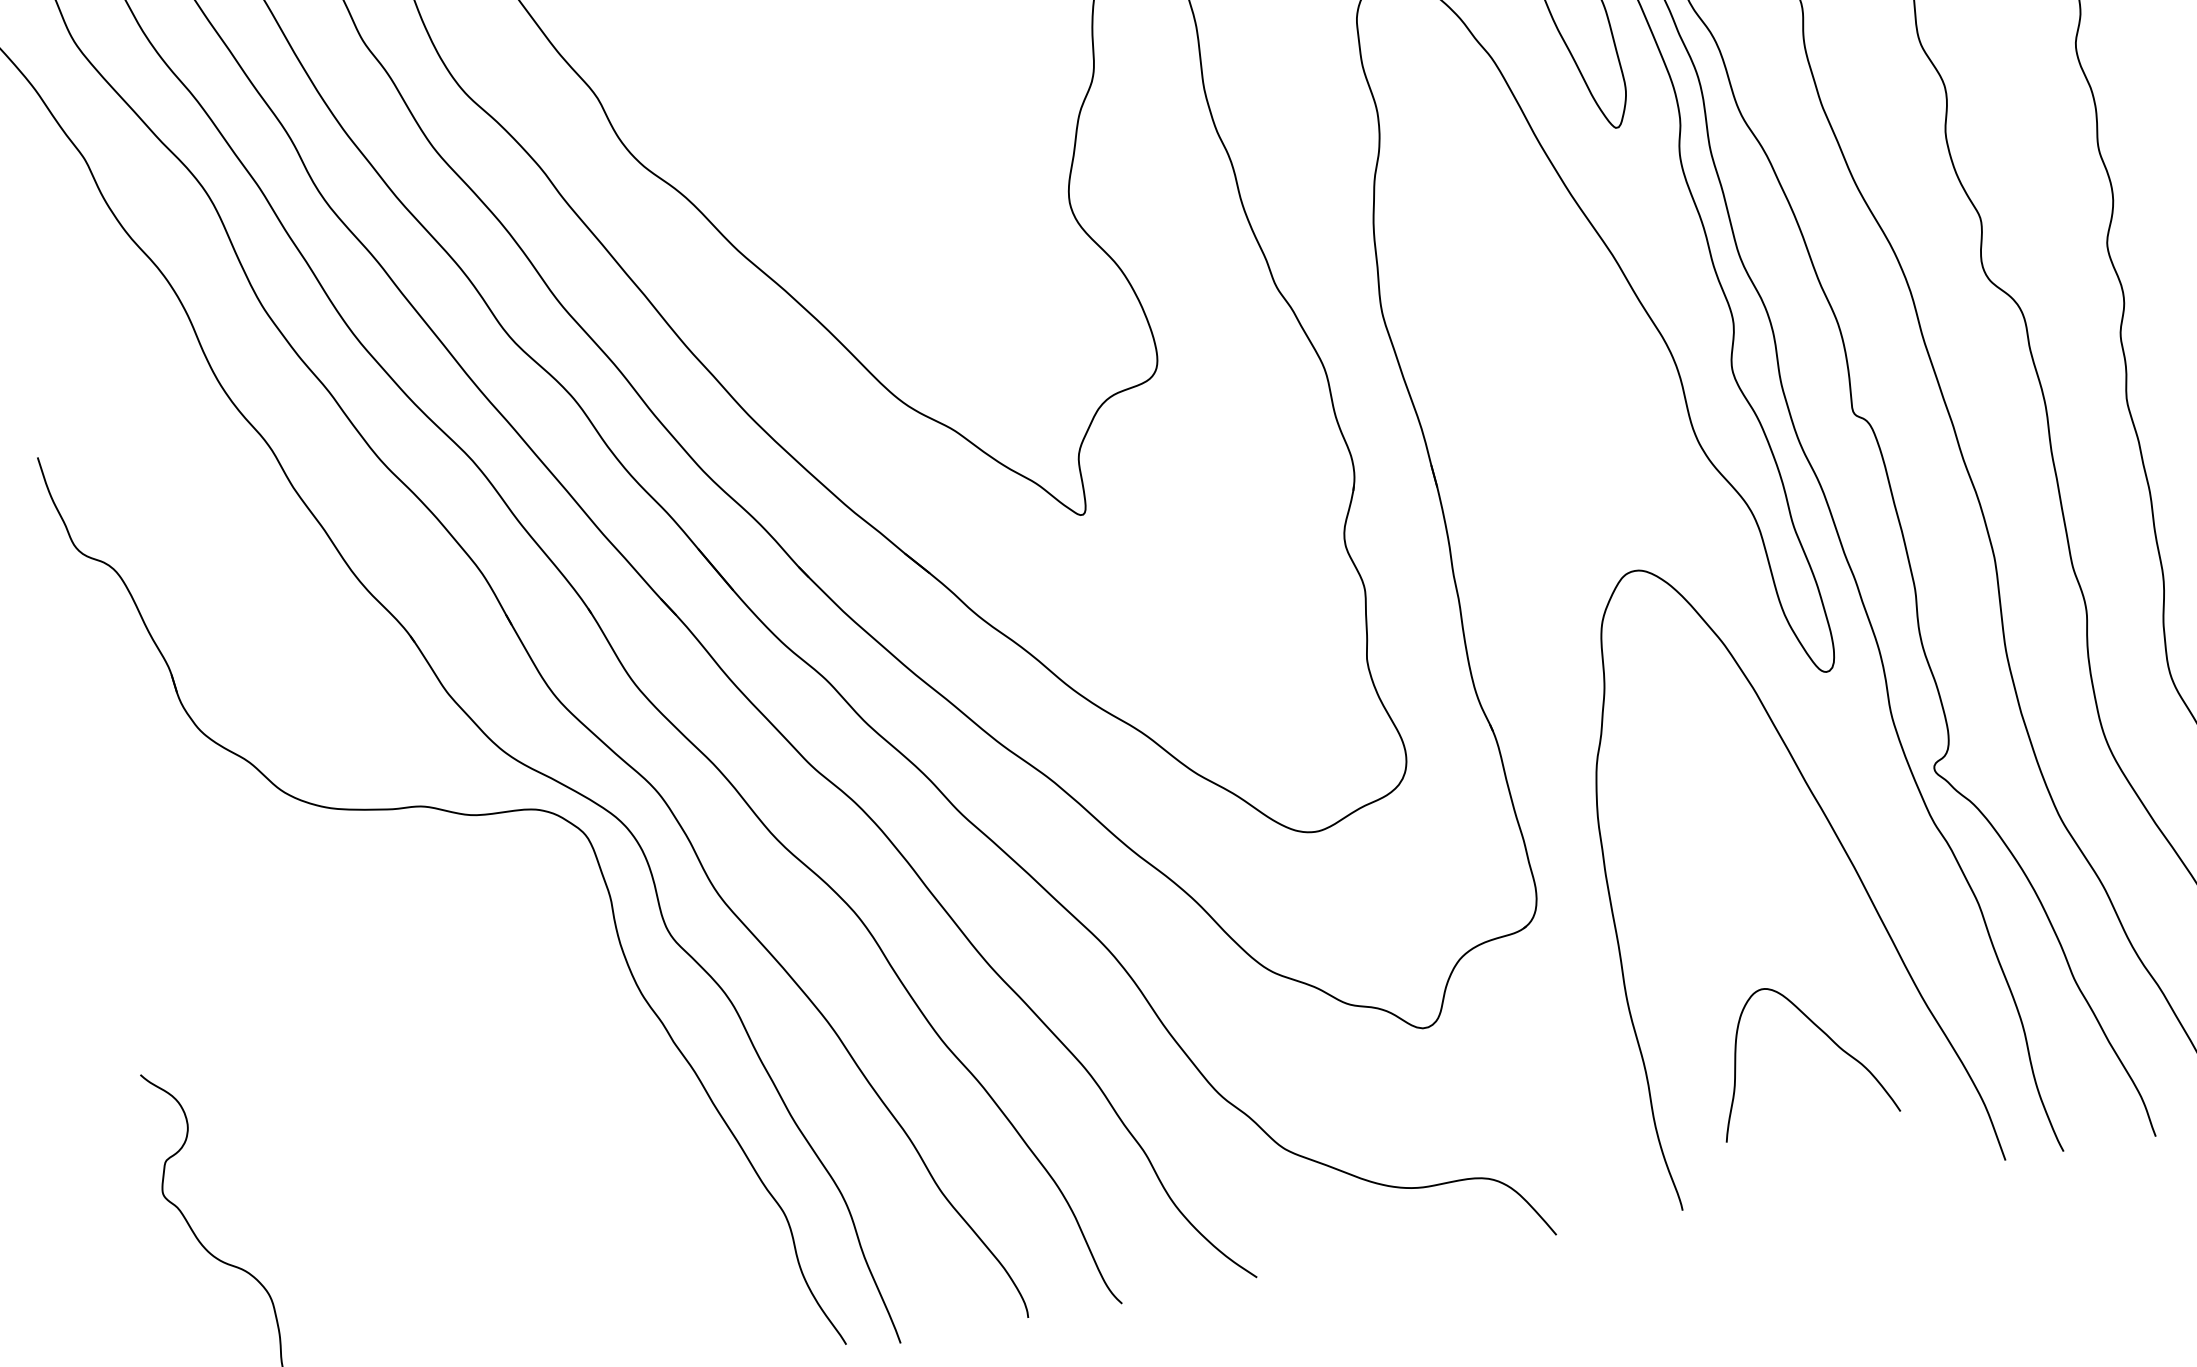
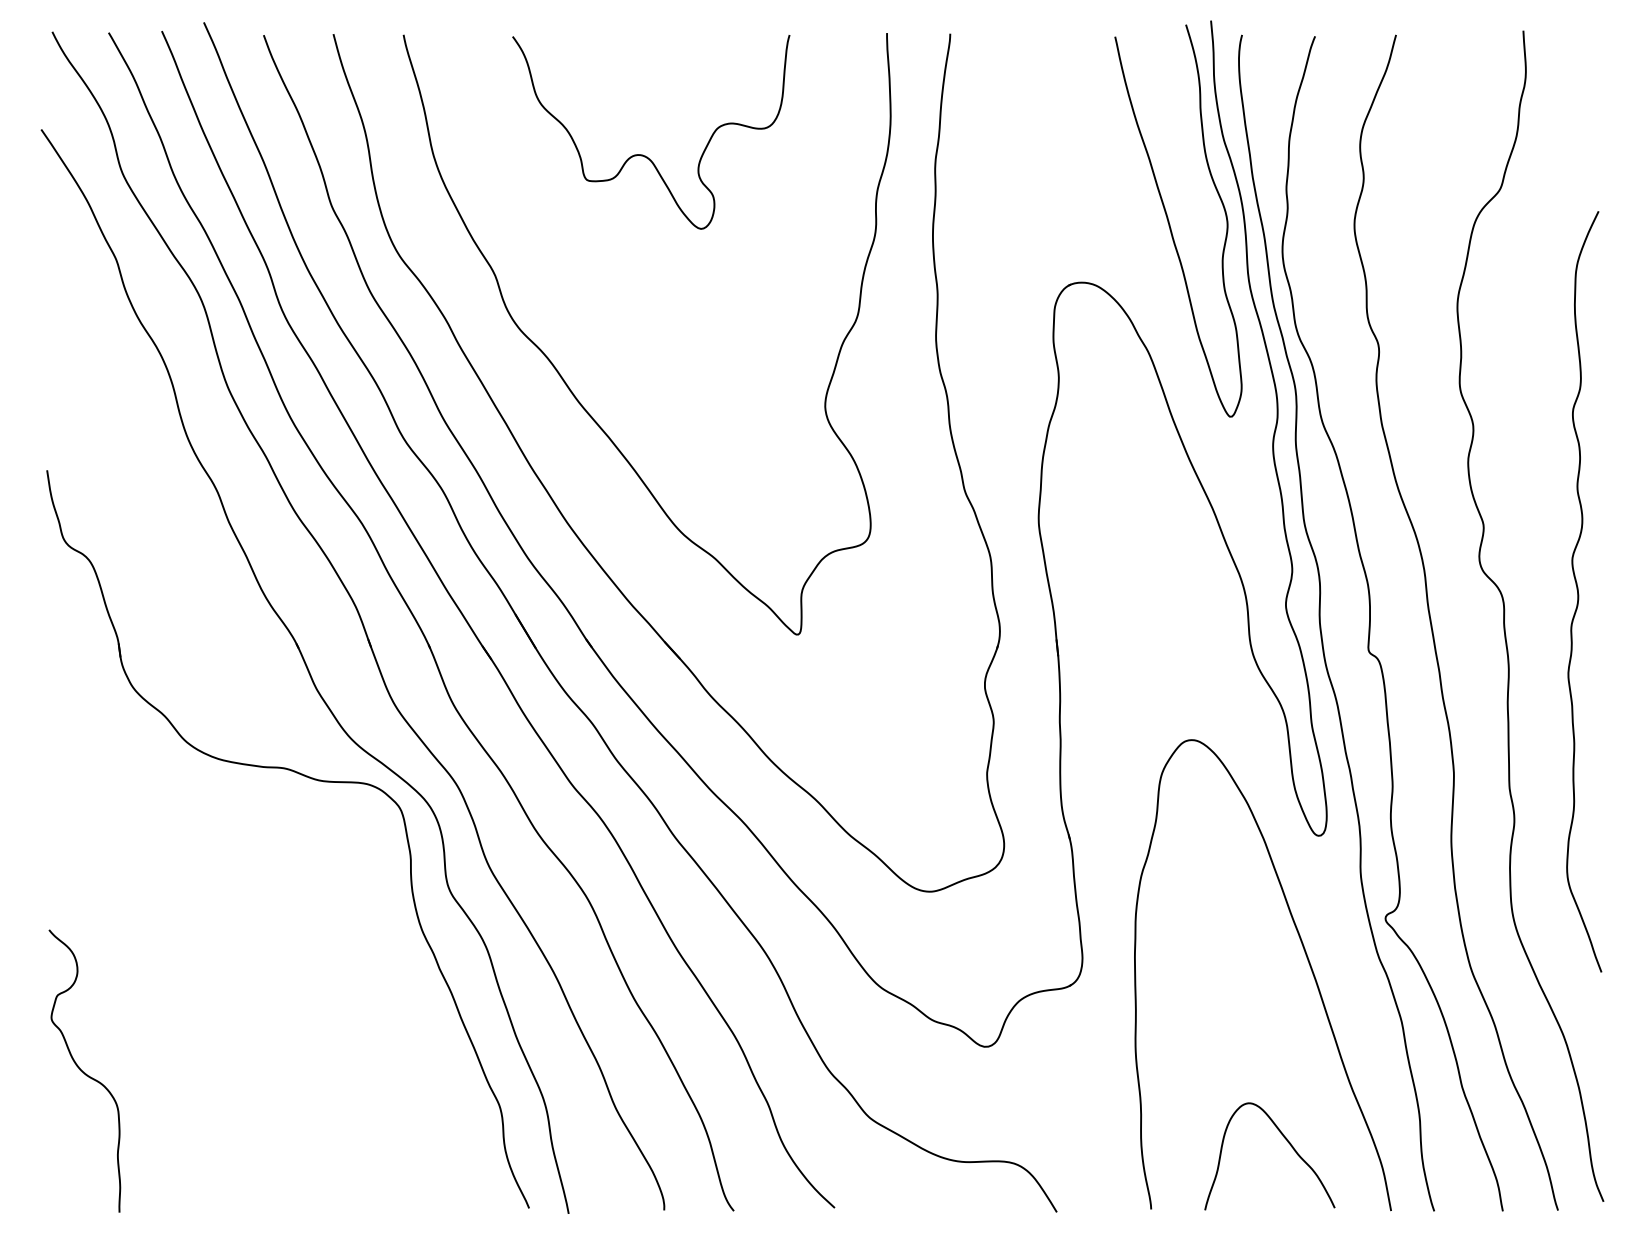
curve: (1822, 1033) -> (1287, 1142), moved

